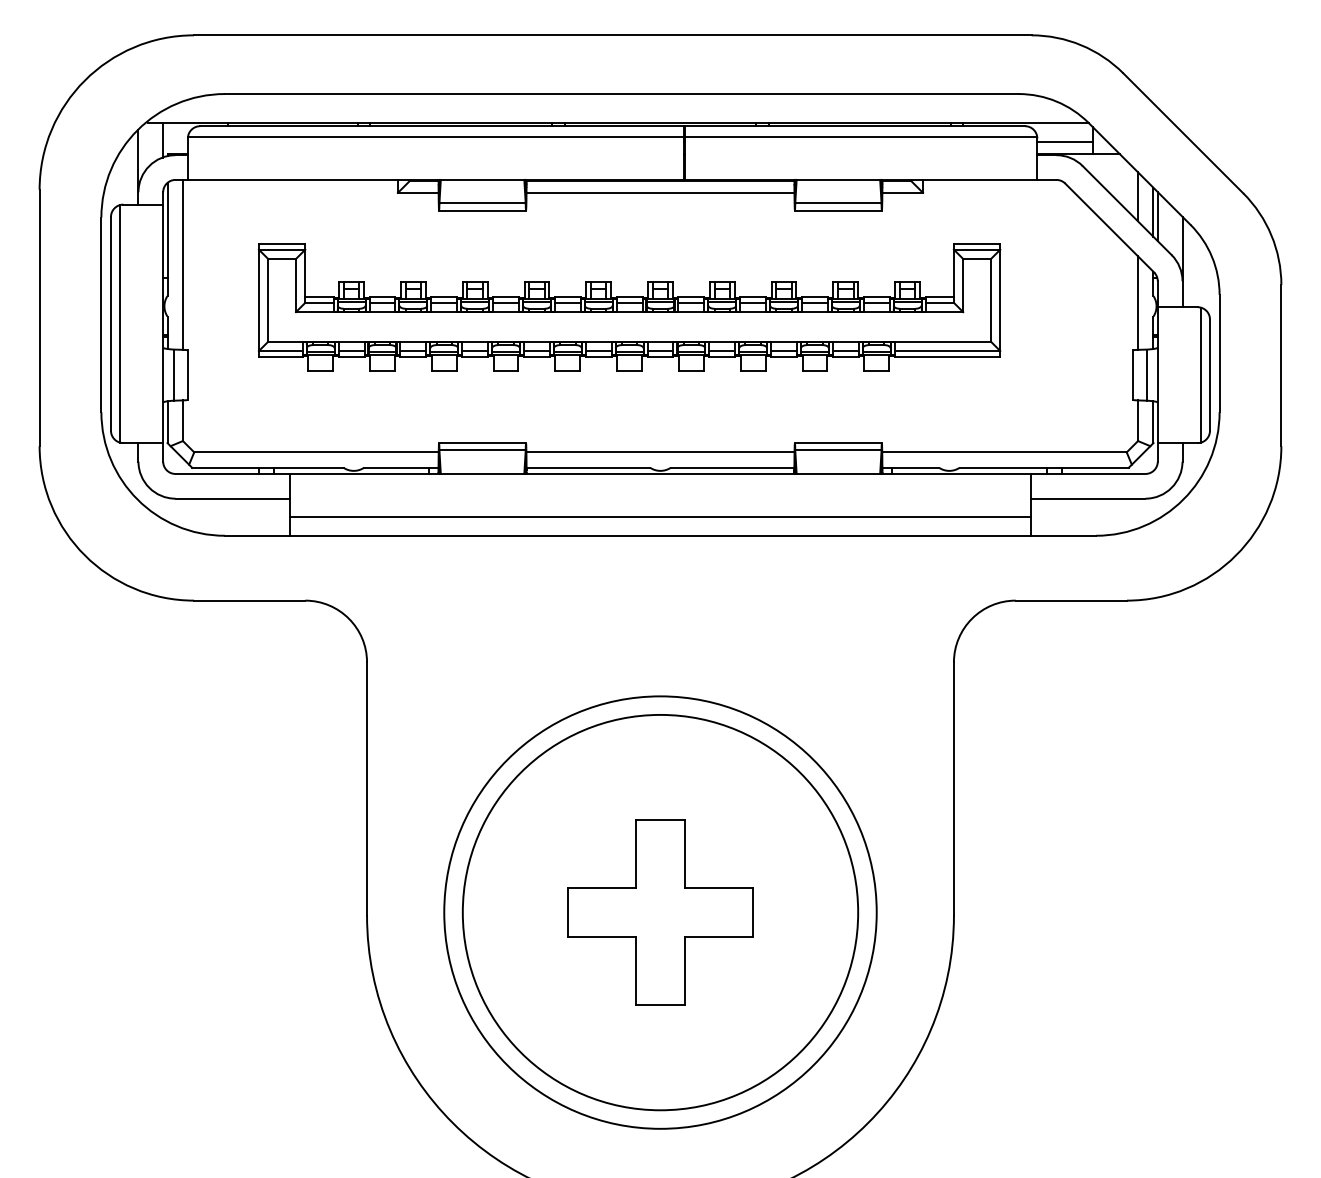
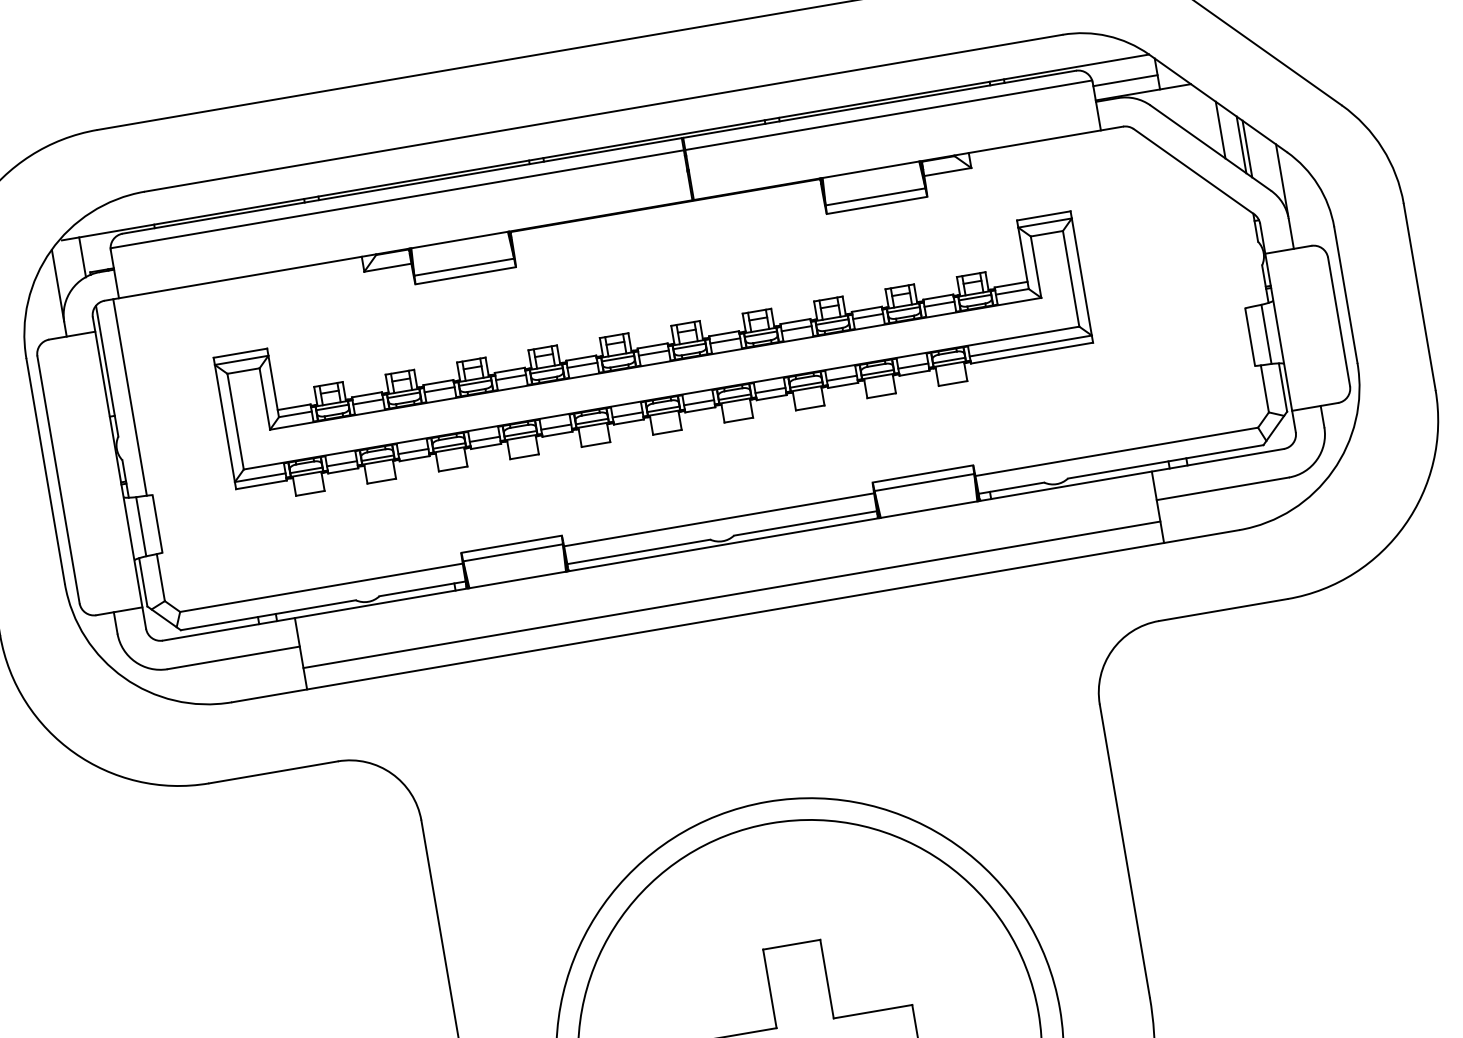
line: (660, 192) -> (667, 219), removed
line: (1138, 302) -> (1242, 252), removed
line: (119, 323) -> (68, 477), removed
line: (1201, 374) -> (1329, 322), removed

